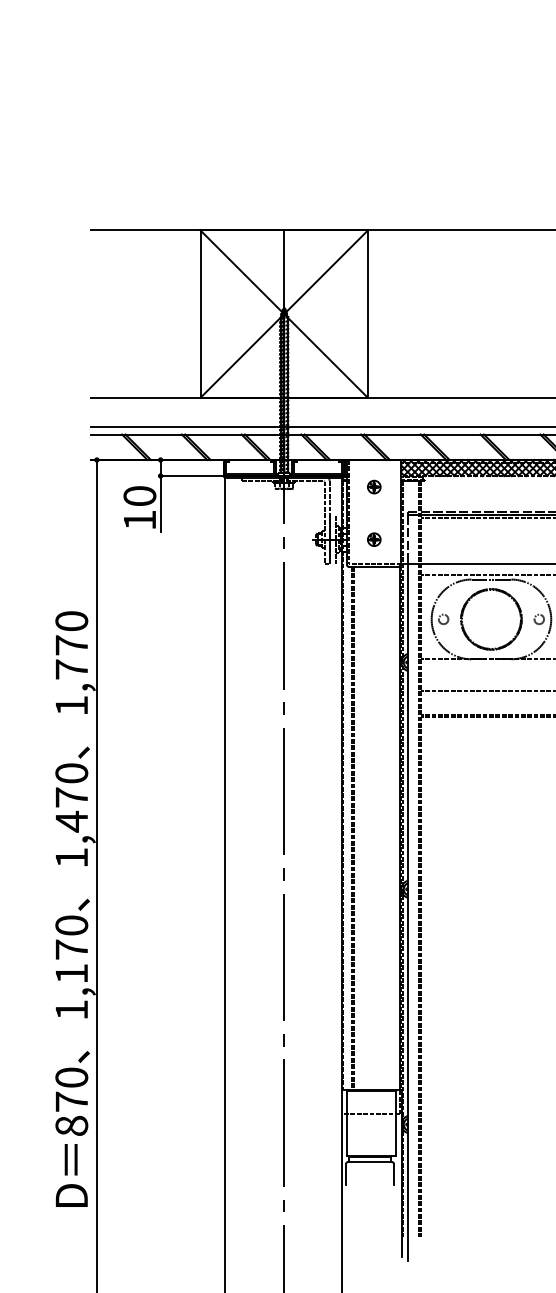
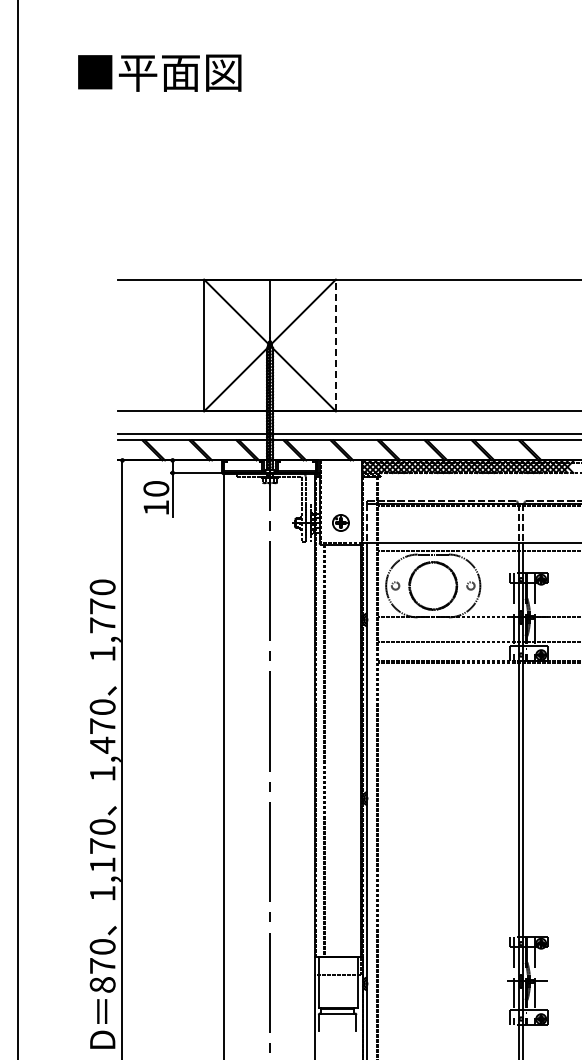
line: (367, 314) -> (335, 345), solid -> dashed
part: (373, 486) -> (340, 481), removed
part: (373, 540) -> (340, 523), size x1.6

